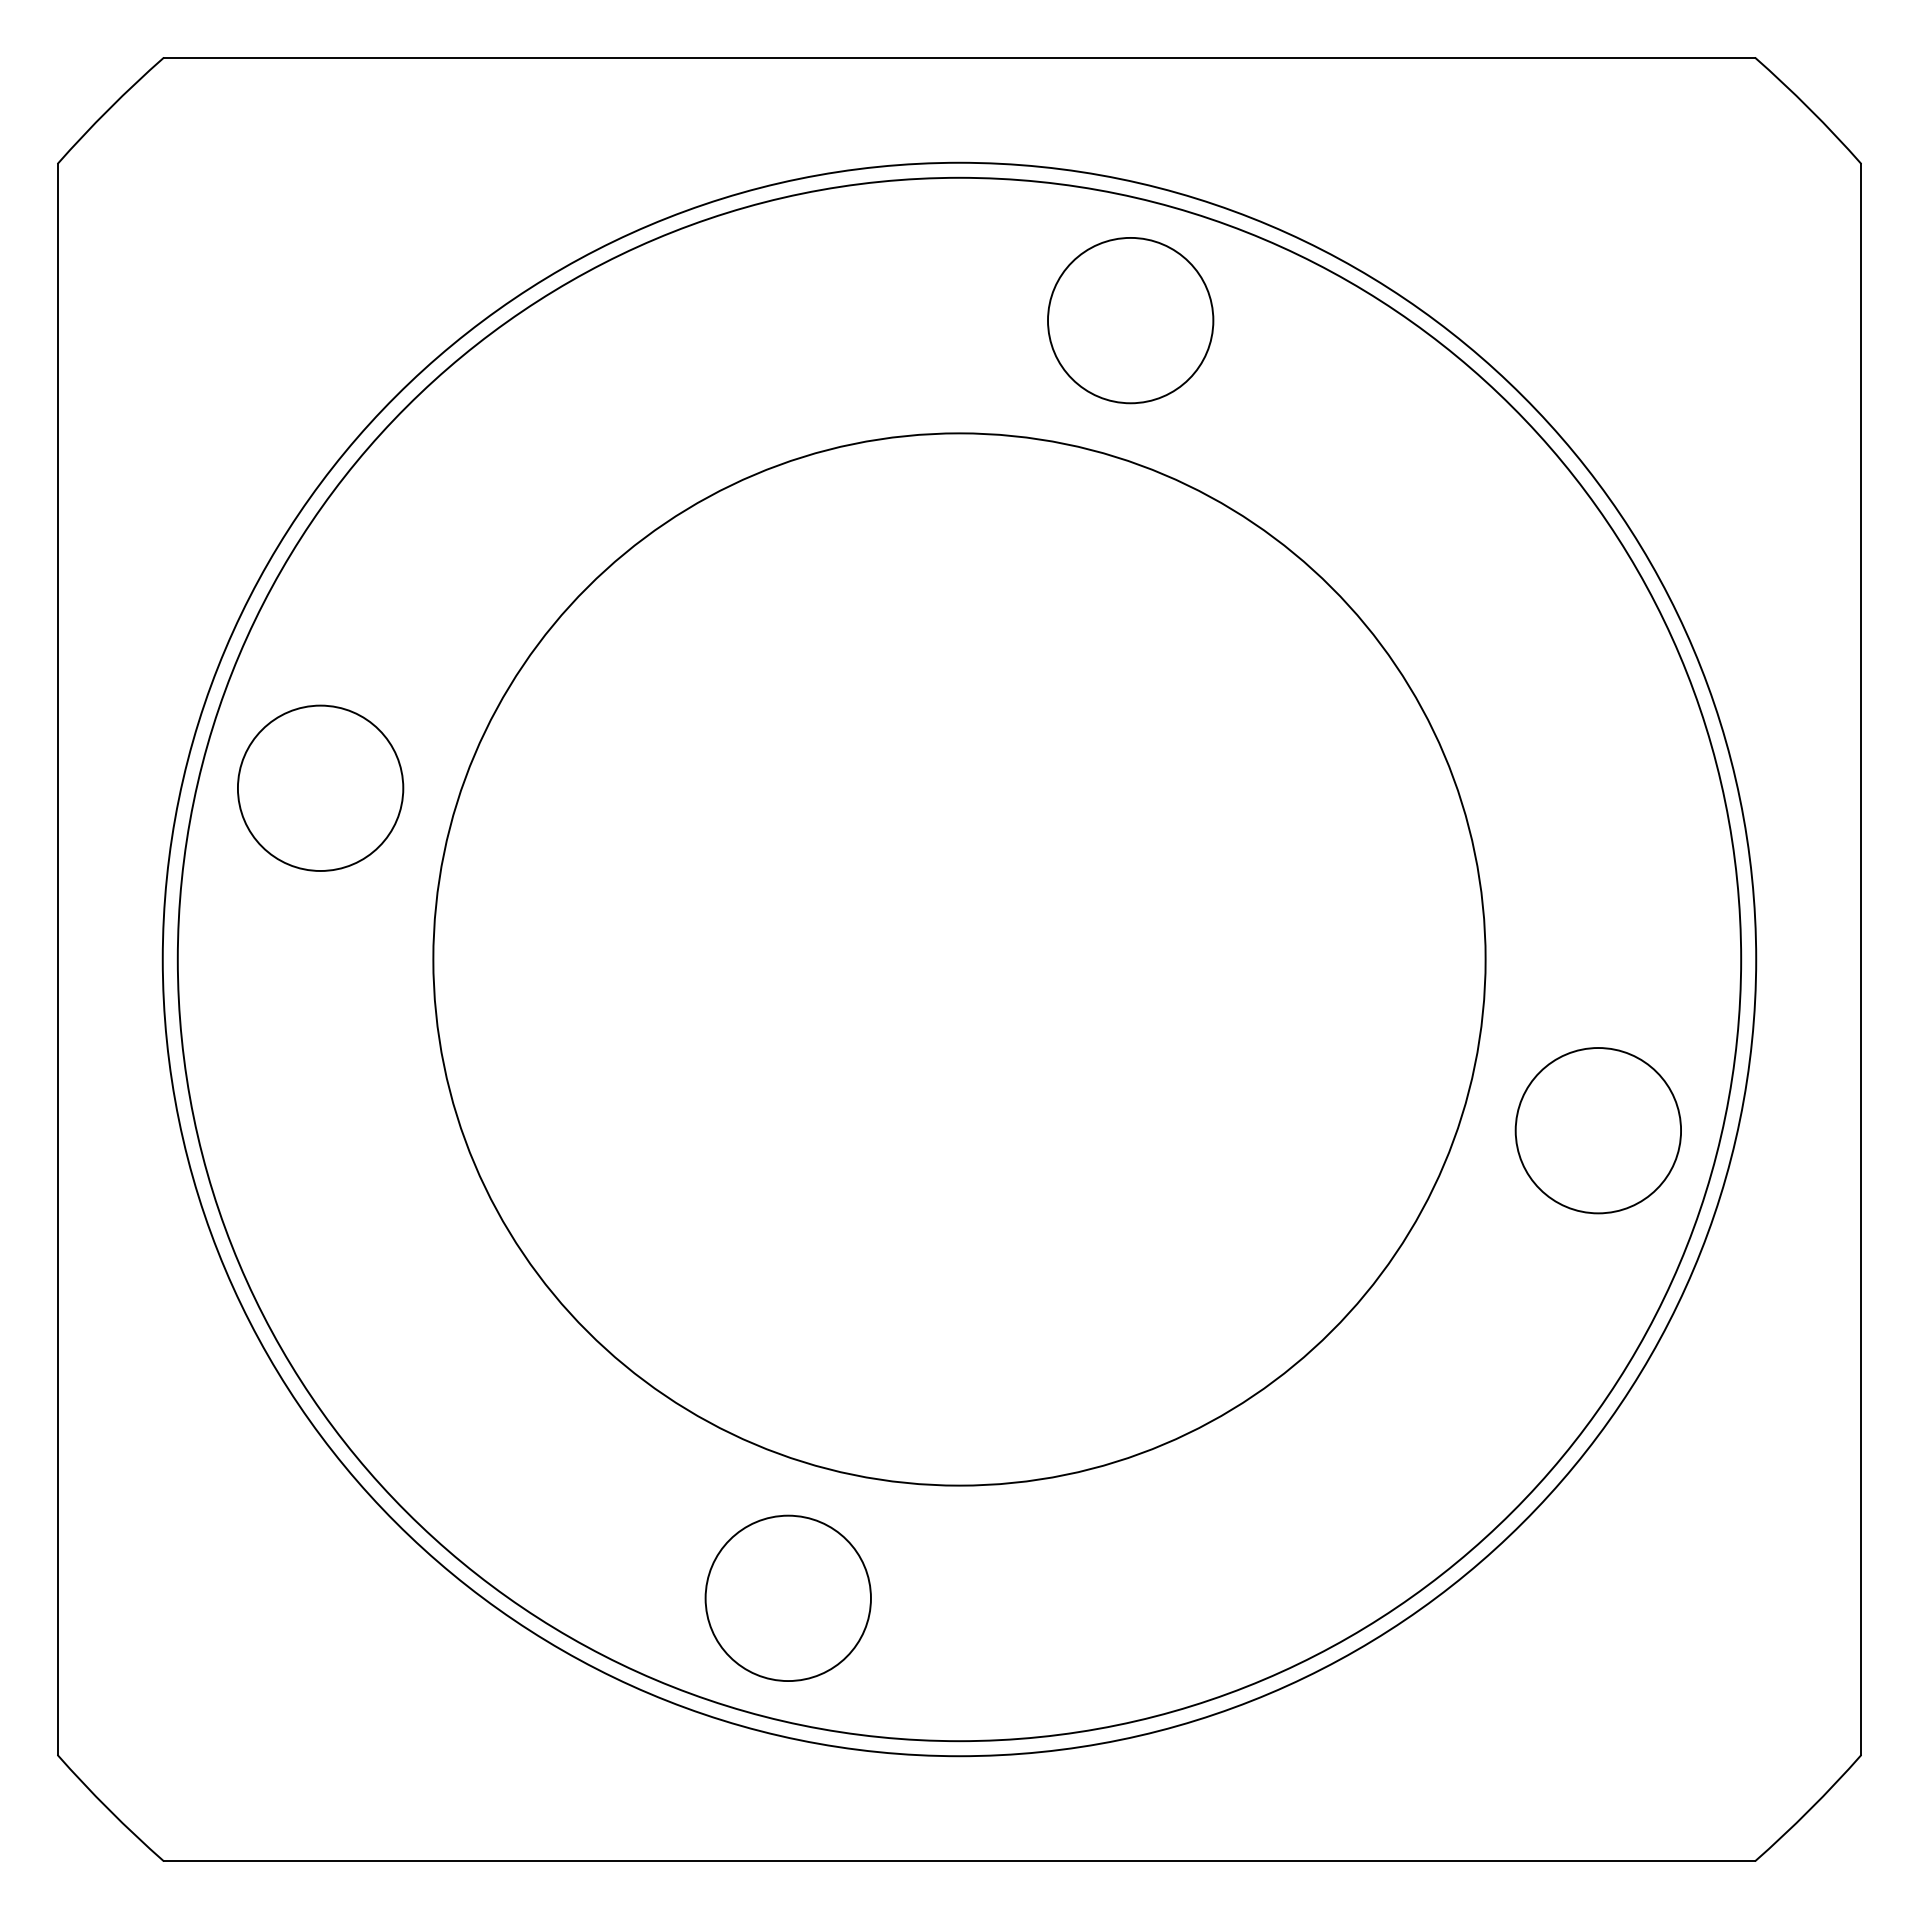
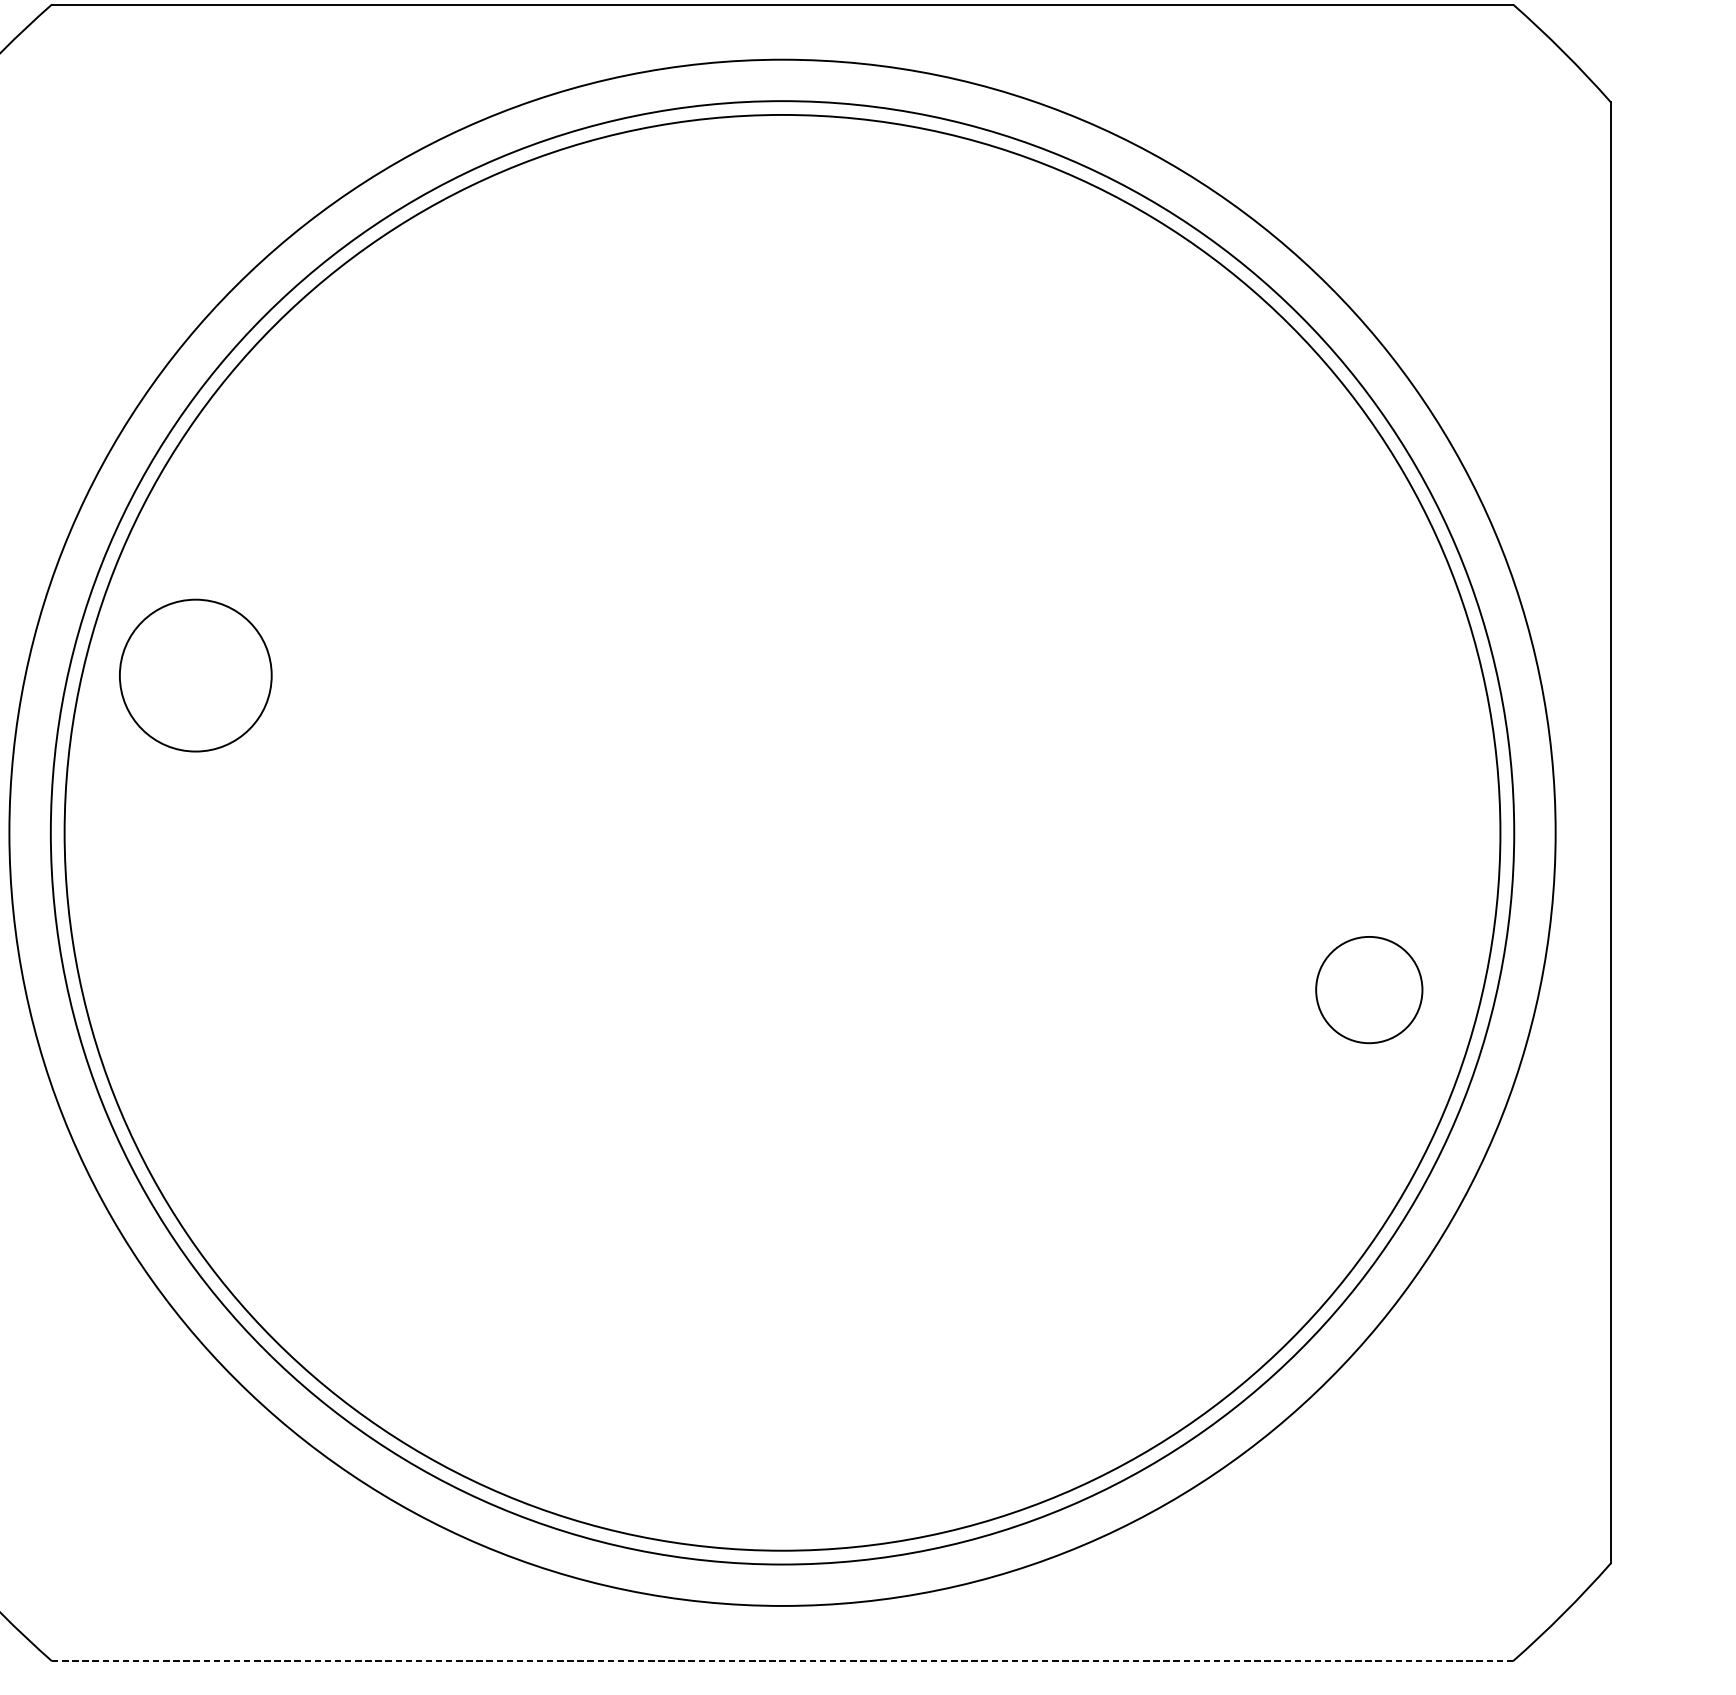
circle: (1130, 320) -> (939, 245), removed
circle: (959, 959) -> (782, 832), size x1.6
circle: (1598, 1130) -> (1369, 989), size x0.7
circle: (787, 1597) -> (624, 1418), removed
line: (960, 1861) -> (783, 1661), solid -> dashed

